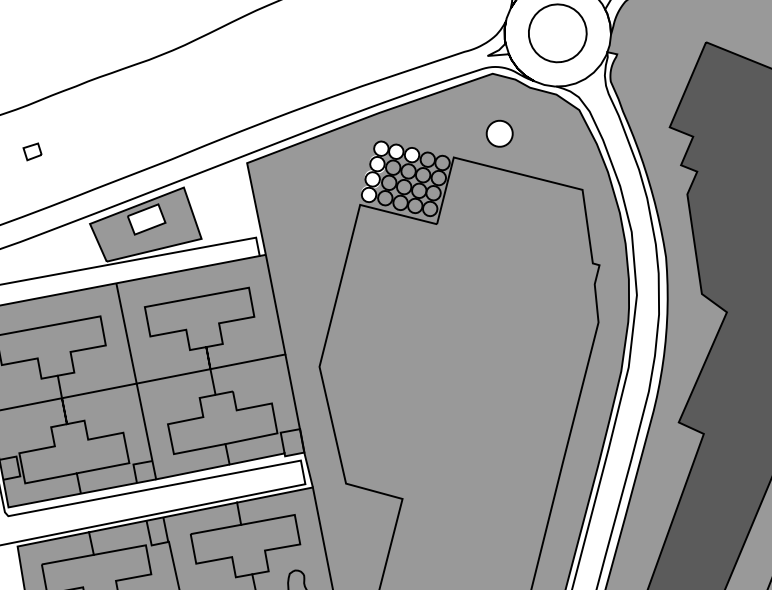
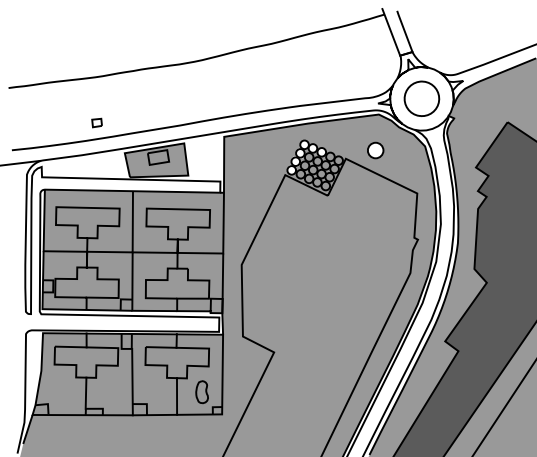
part: (31, 151) -> (96, 122), moved
fill: (146, 219) -> (158, 157), added

